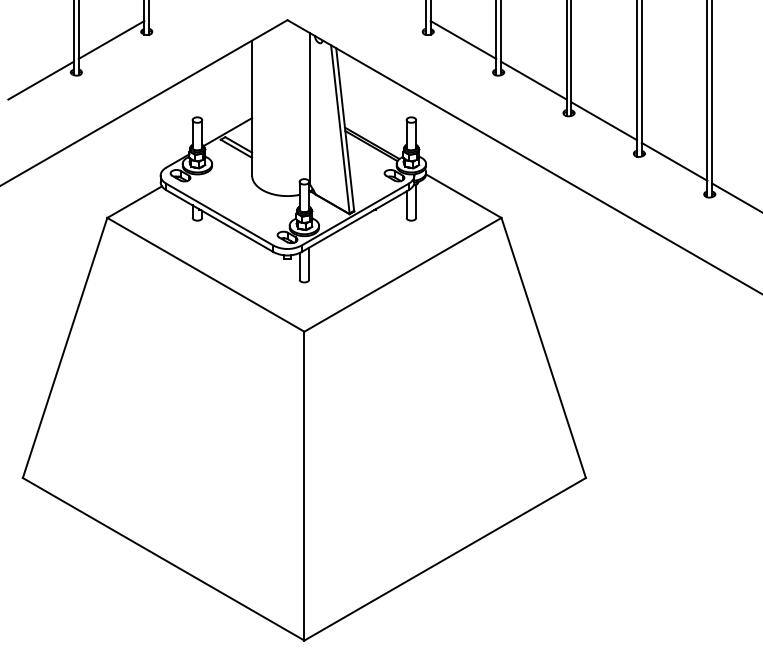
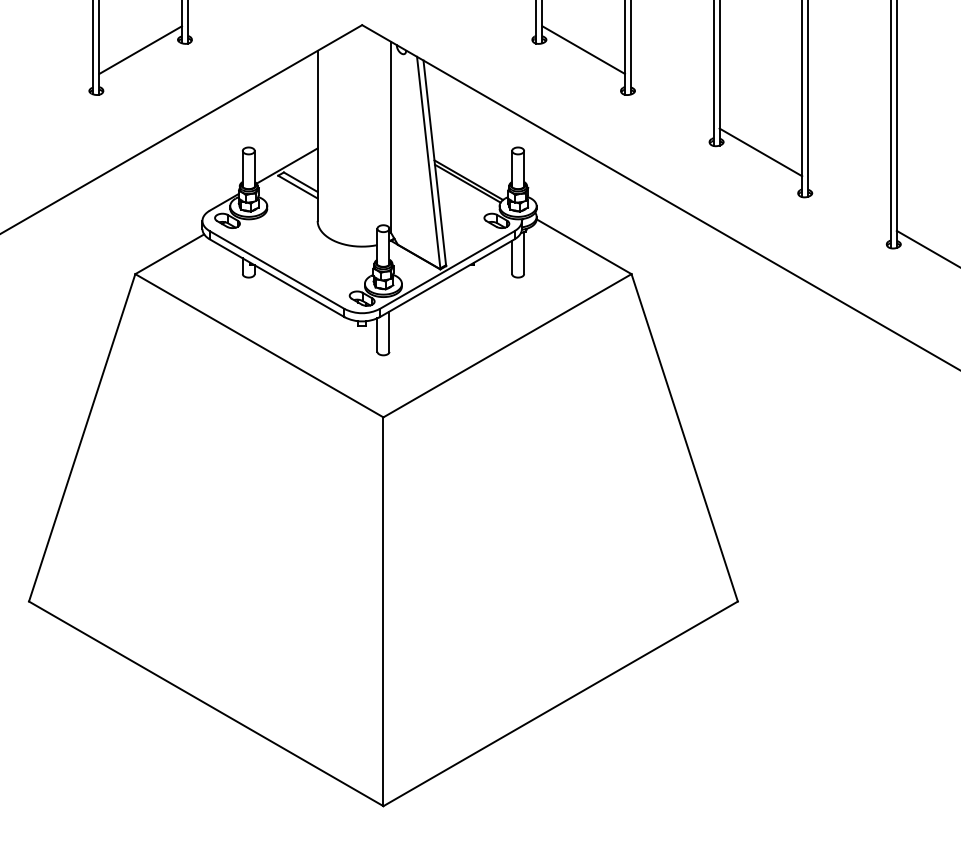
line: (40, 80) -> (51, 101), removed
line: (533, 80) -> (671, 101), removed
line: (674, 161) -> (849, 203), removed

